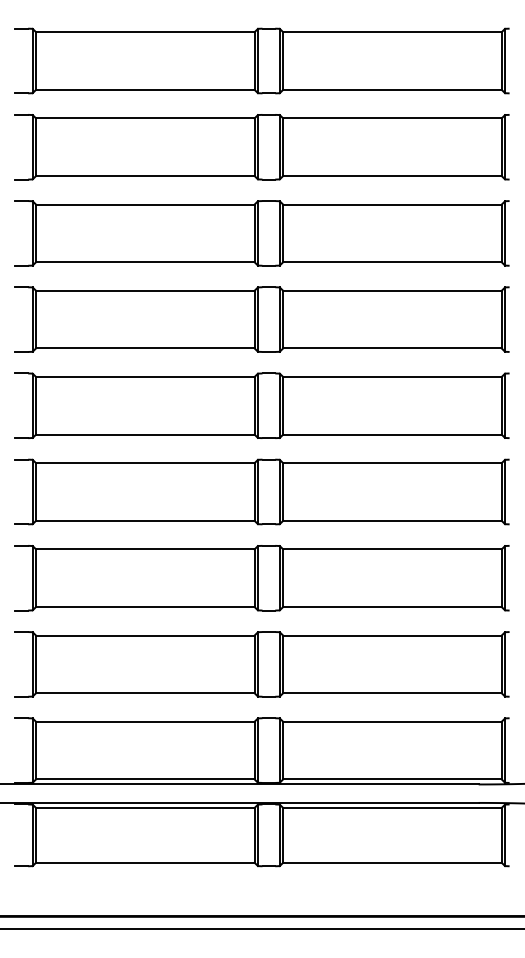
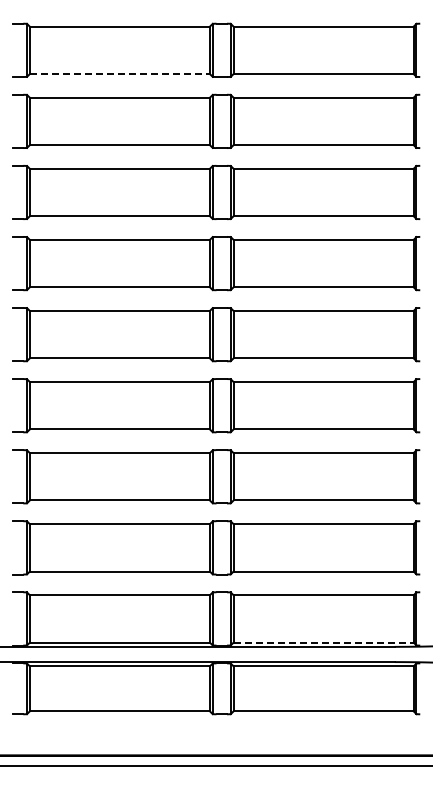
line: (146, 90) -> (120, 74), solid -> dashed
line: (393, 779) -> (324, 642), solid -> dashed

